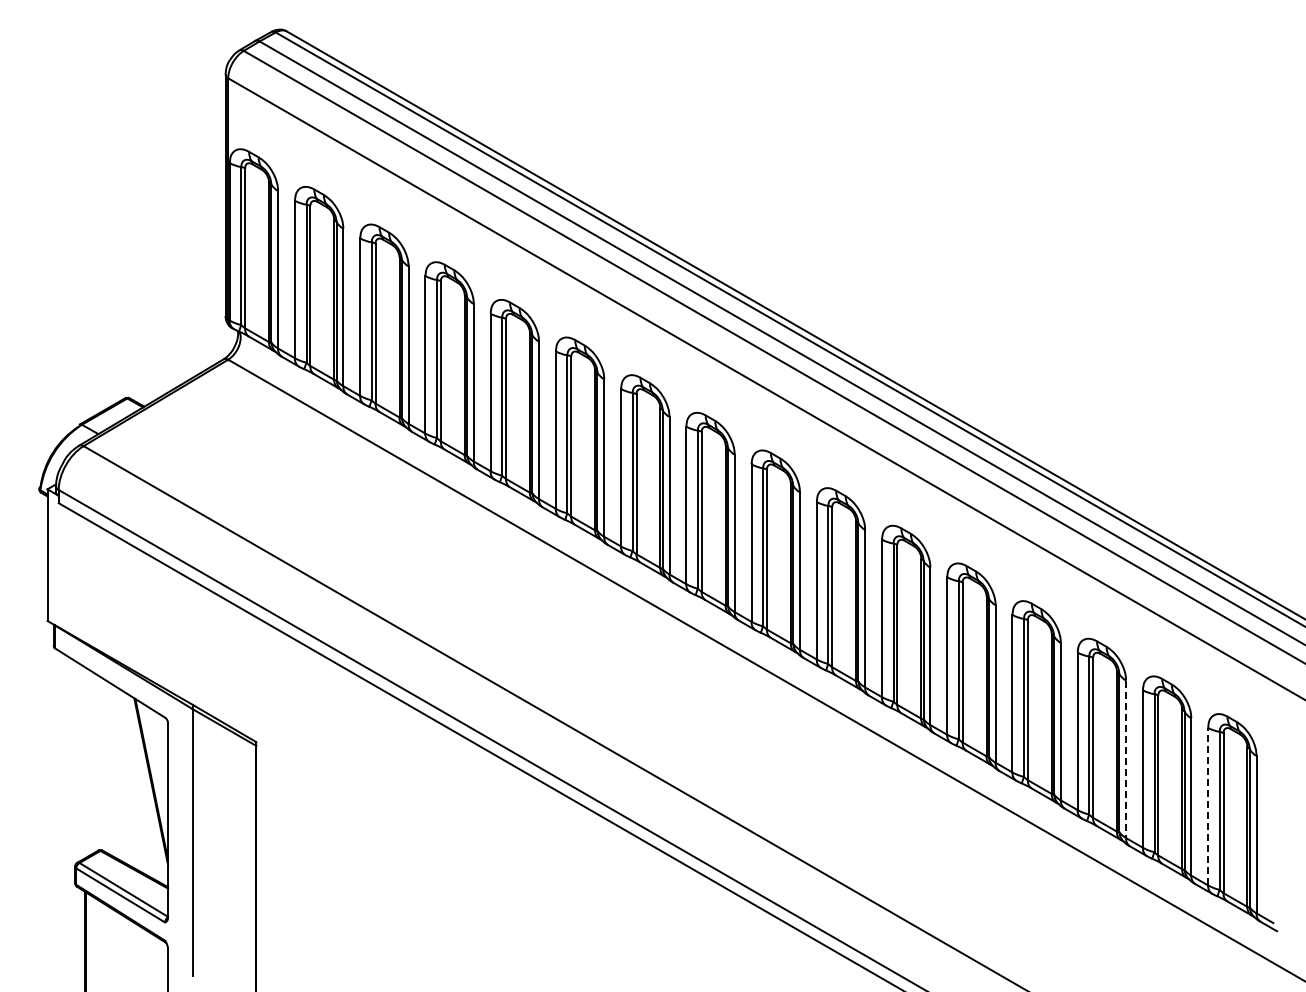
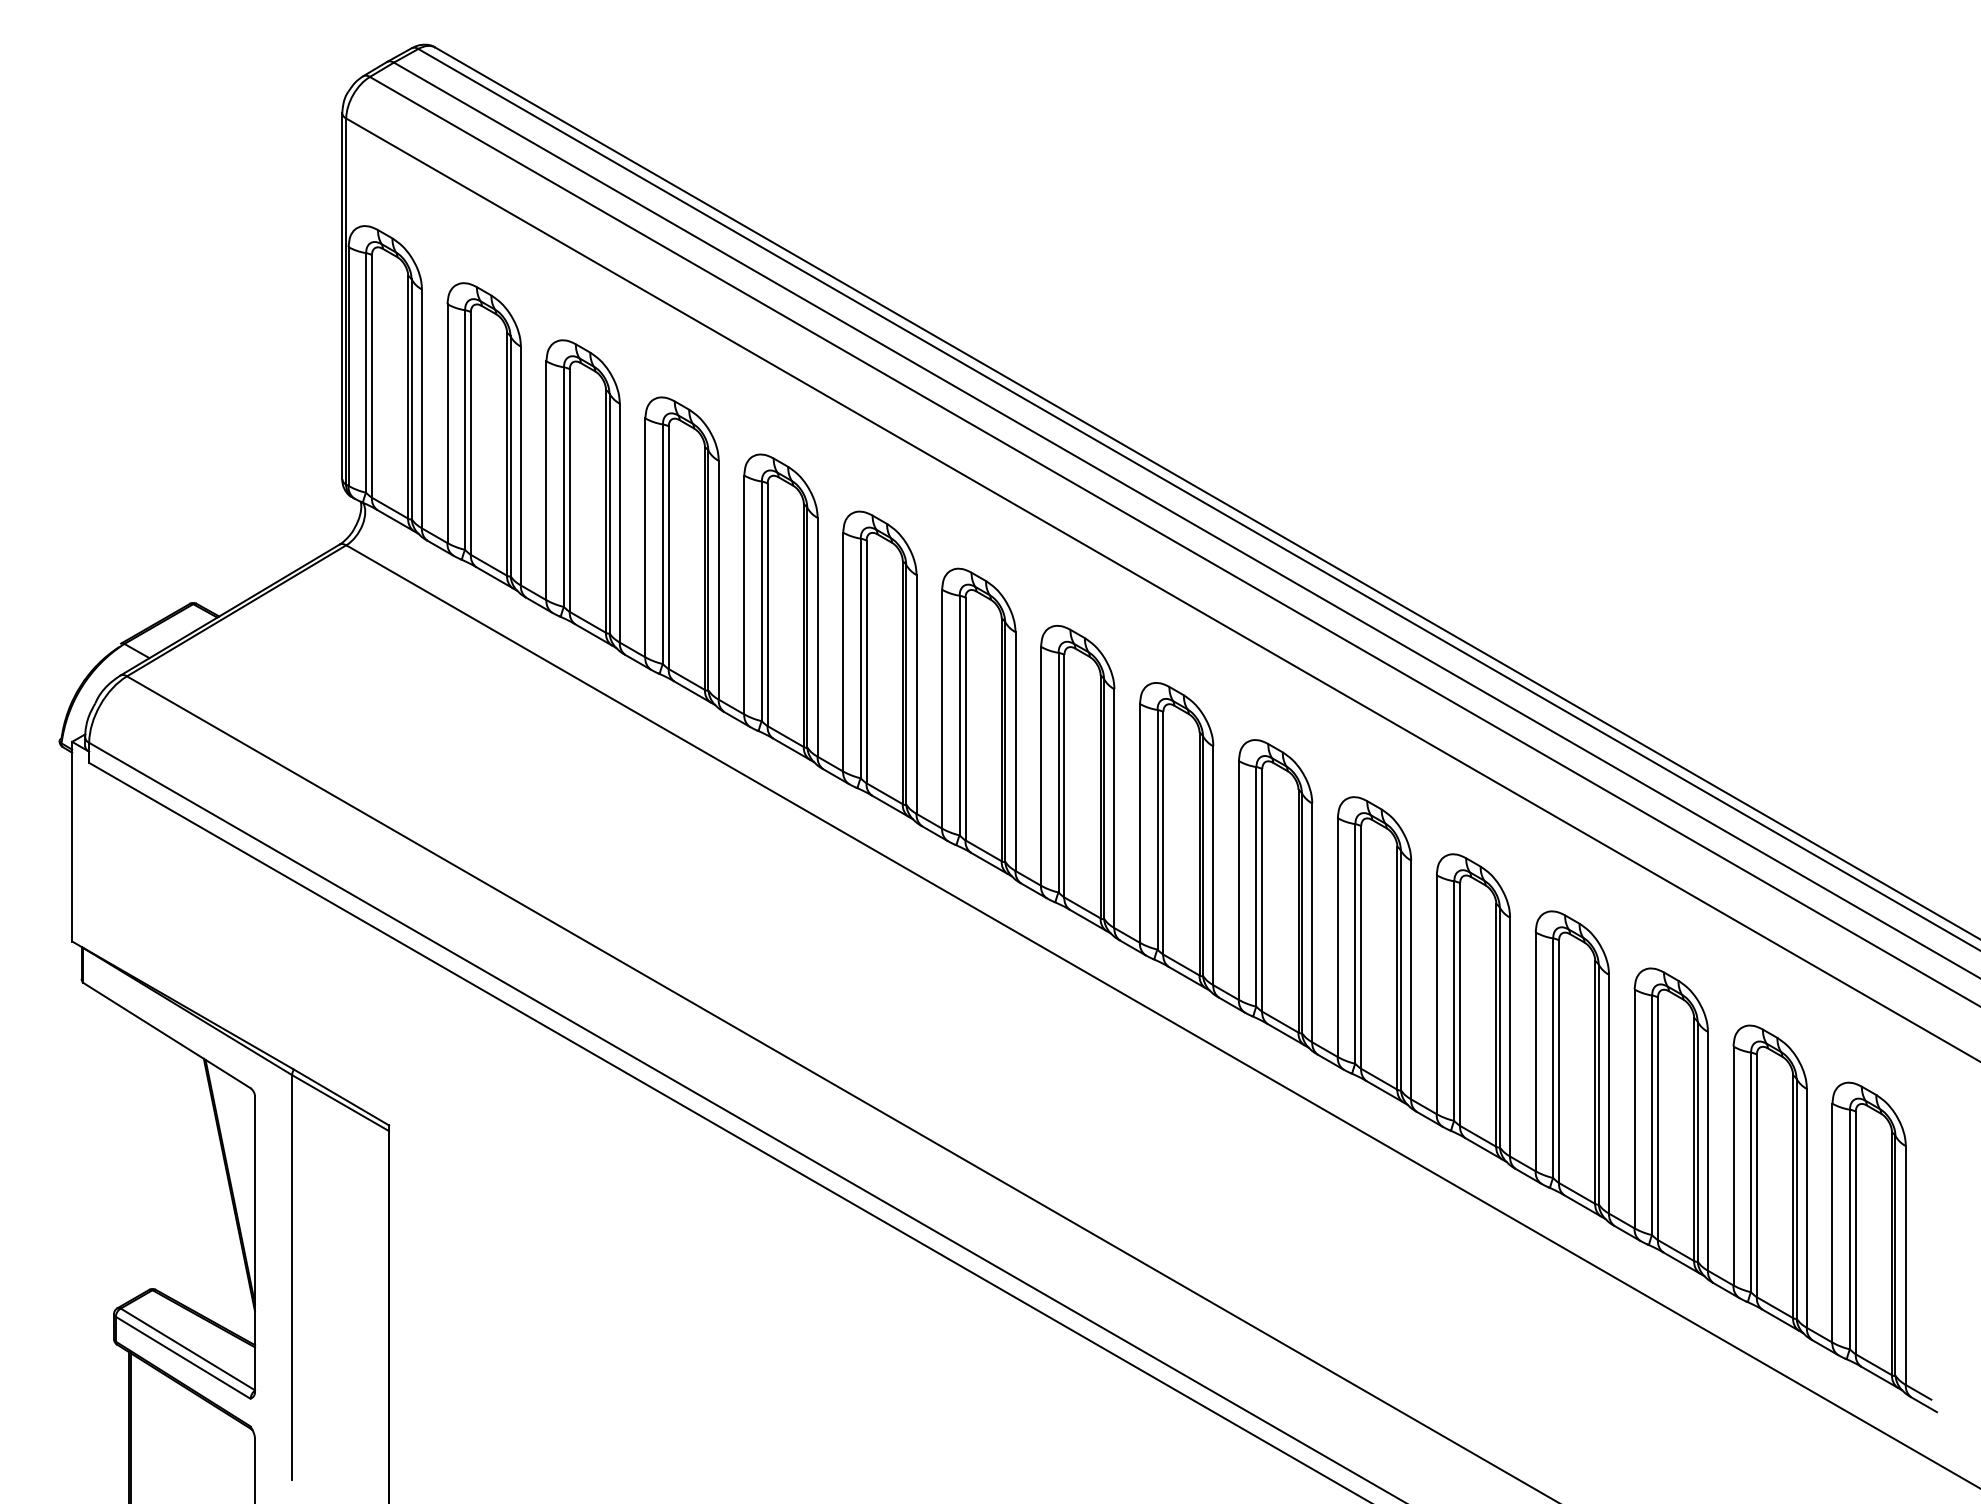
line: (1126, 759) -> (1708, 1151), dashed -> solid
line: (1208, 806) -> (1832, 1222), dashed -> solid

